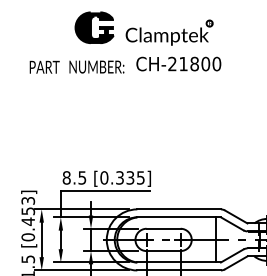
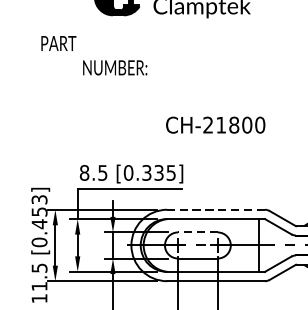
text: (178, 63) -> (215, 124), moved
text: (96, 66) -> (114, 67), moved
line: (179, 209) -> (216, 209), solid -> dashed
line: (163, 228) -> (197, 232), solid -> dashed

